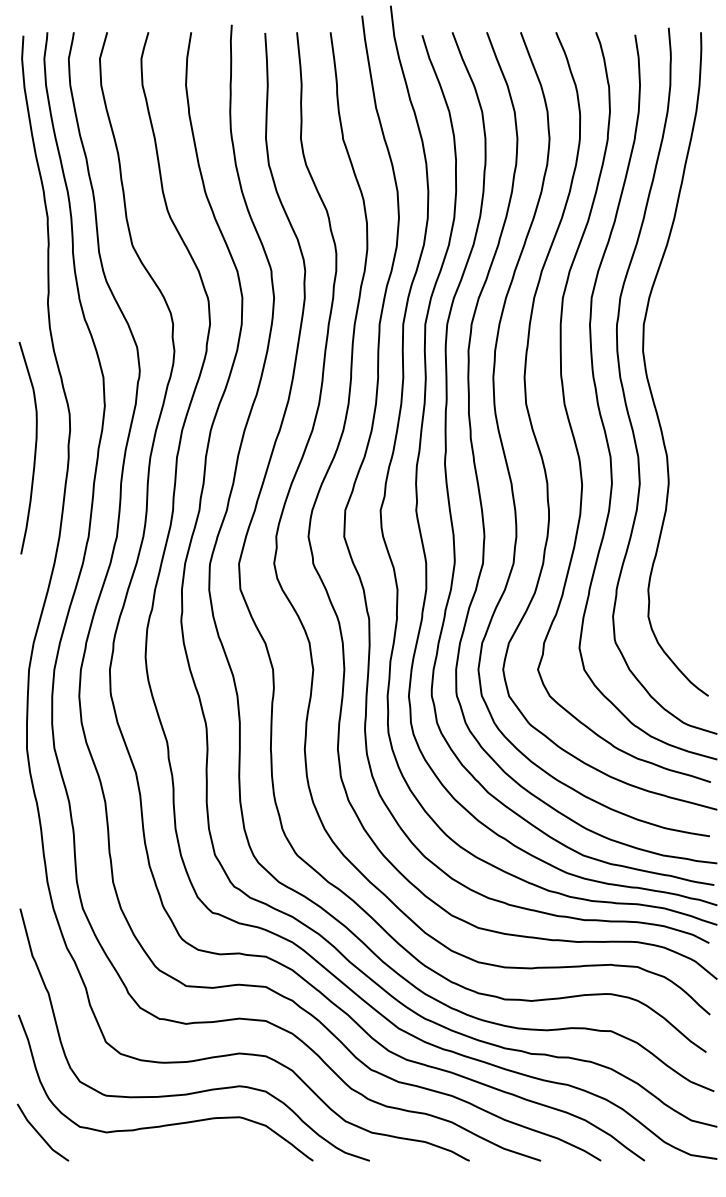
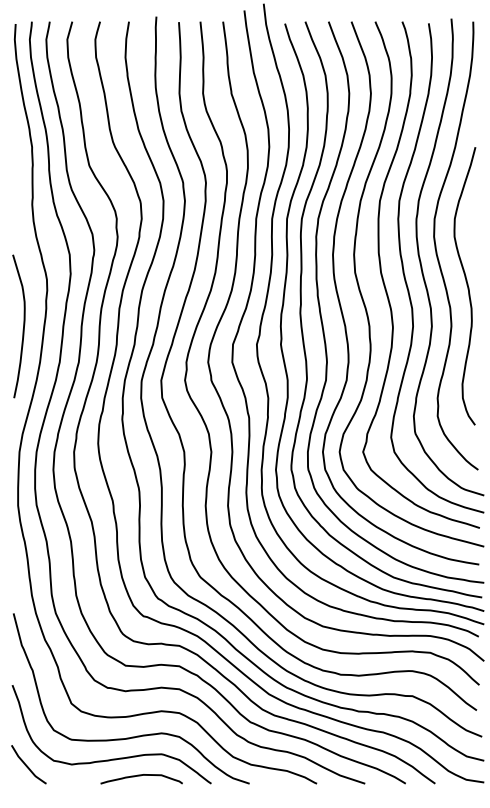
curve: (691, 423) -> (466, 285), added
curve: (34, 448) -> (23, 326), moved
curve: (209, 1150) -> (141, 776), added

